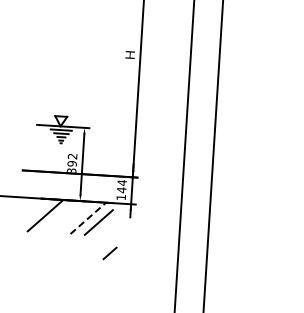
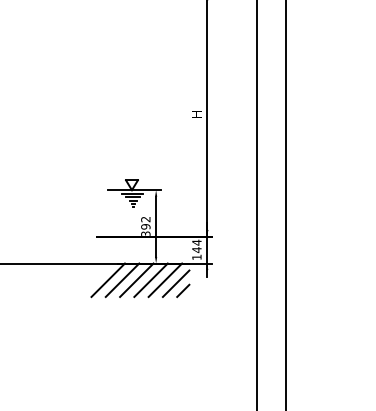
line: (30, 213) -> (107, 279), added
line: (59, 215) -> (136, 279), added
line: (73, 216) -> (150, 279), added
line: (88, 218) -> (165, 280), dashed -> solid
line: (110, 253) -> (183, 290), moved

